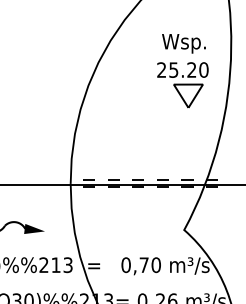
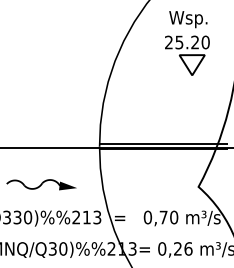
part: (183, 71) -> (187, 43), moved
line: (144, 180) -> (163, 143), dashed -> solid
line: (144, 187) -> (163, 149), dashed -> solid

